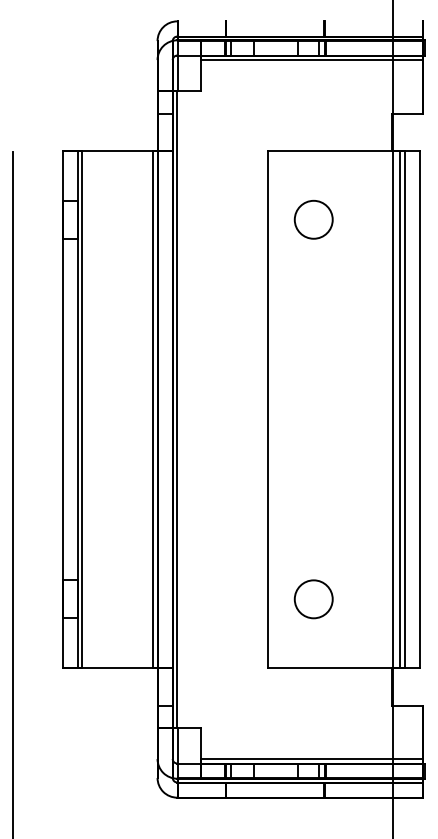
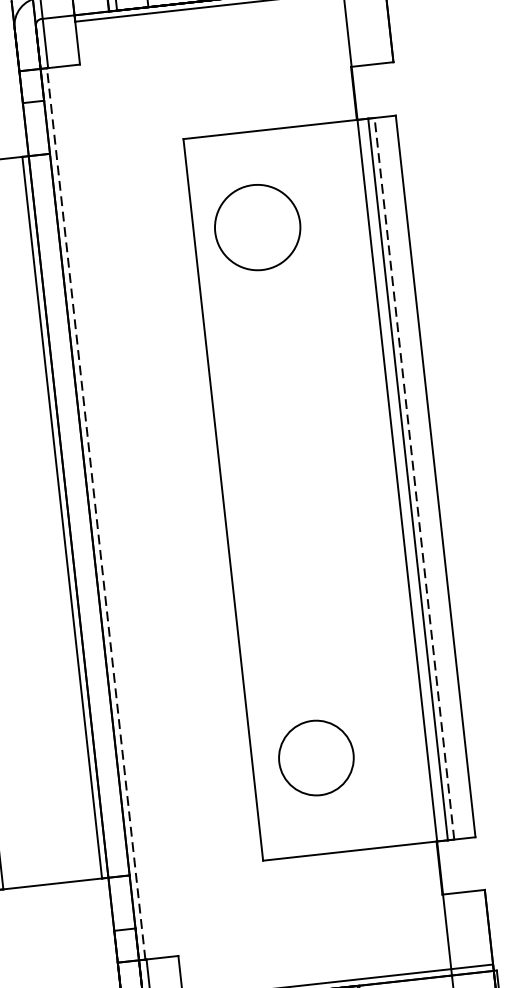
circle: (313, 219) -> (257, 227), size x1.6
line: (177, 409) -> (96, 513), solid -> dashed
line: (404, 409) -> (413, 478), solid -> dashed
circle: (313, 599) -> (315, 758), size x1.4

